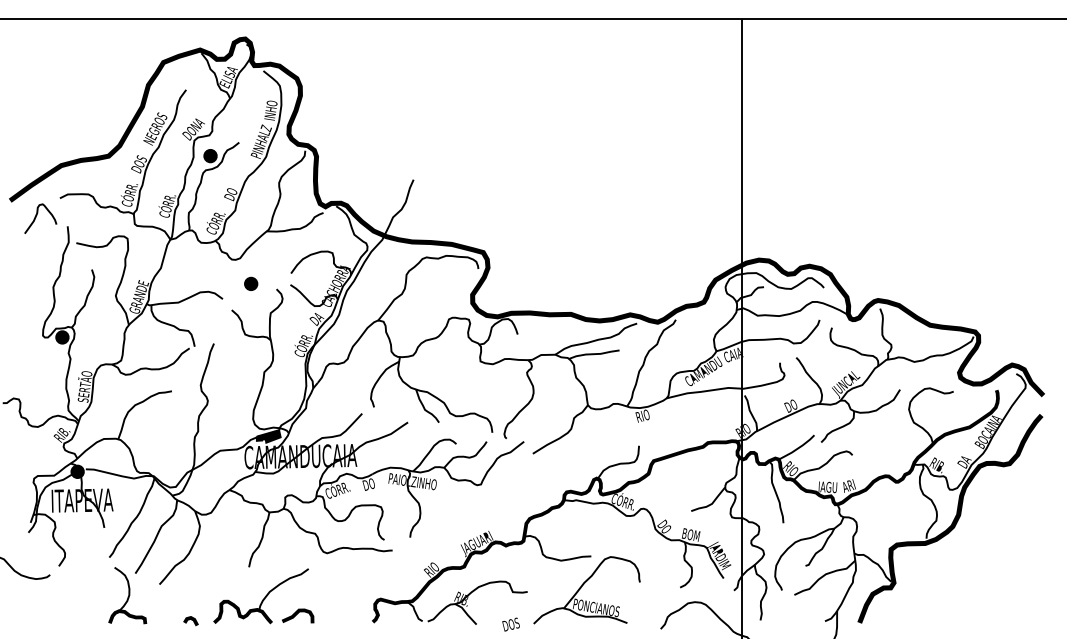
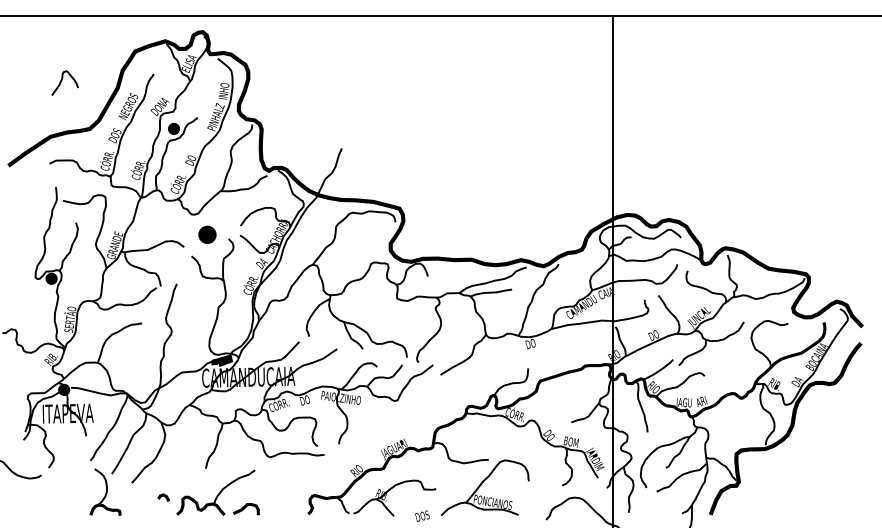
curve: (36, 217) -> (61, 82), moved
part: (251, 283) -> (207, 234), size x1.6
text: (643, 415) -> (531, 343), RIO -> DO
line: (189, 620) -> (162, 497), moved

